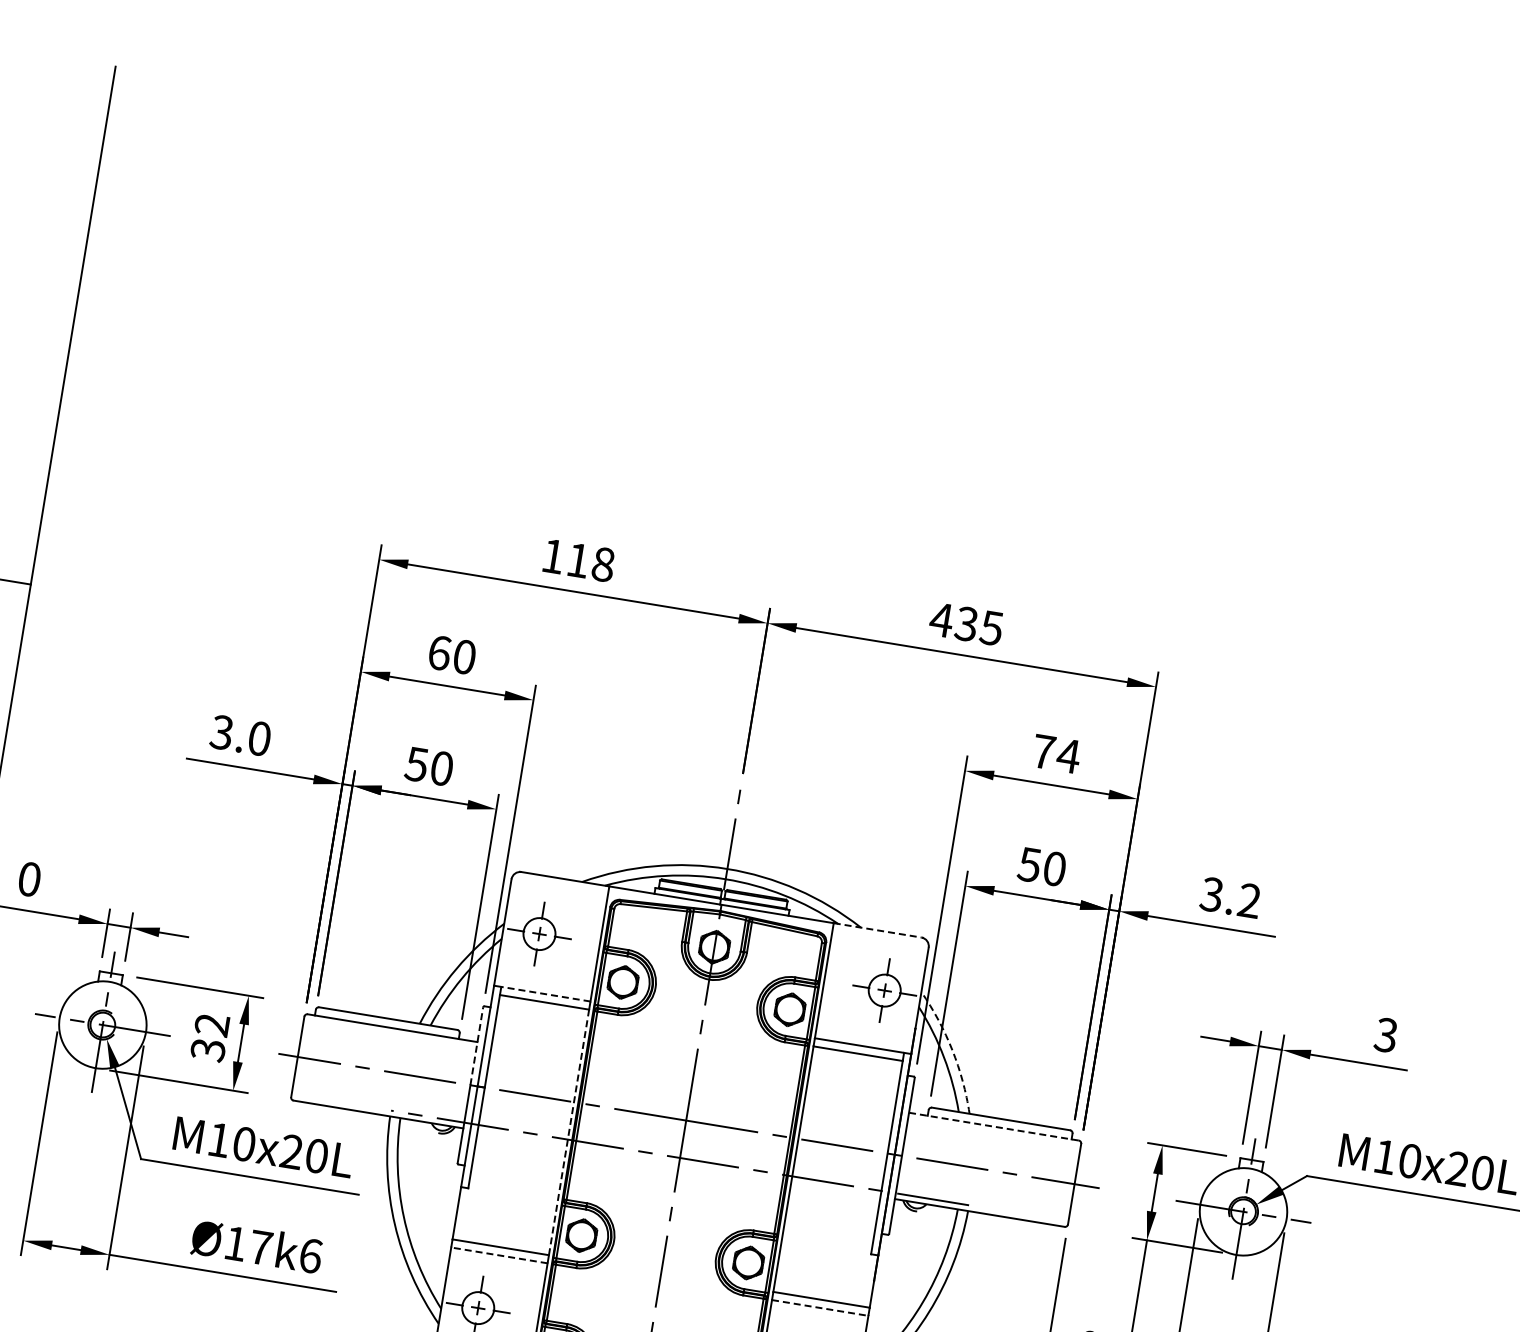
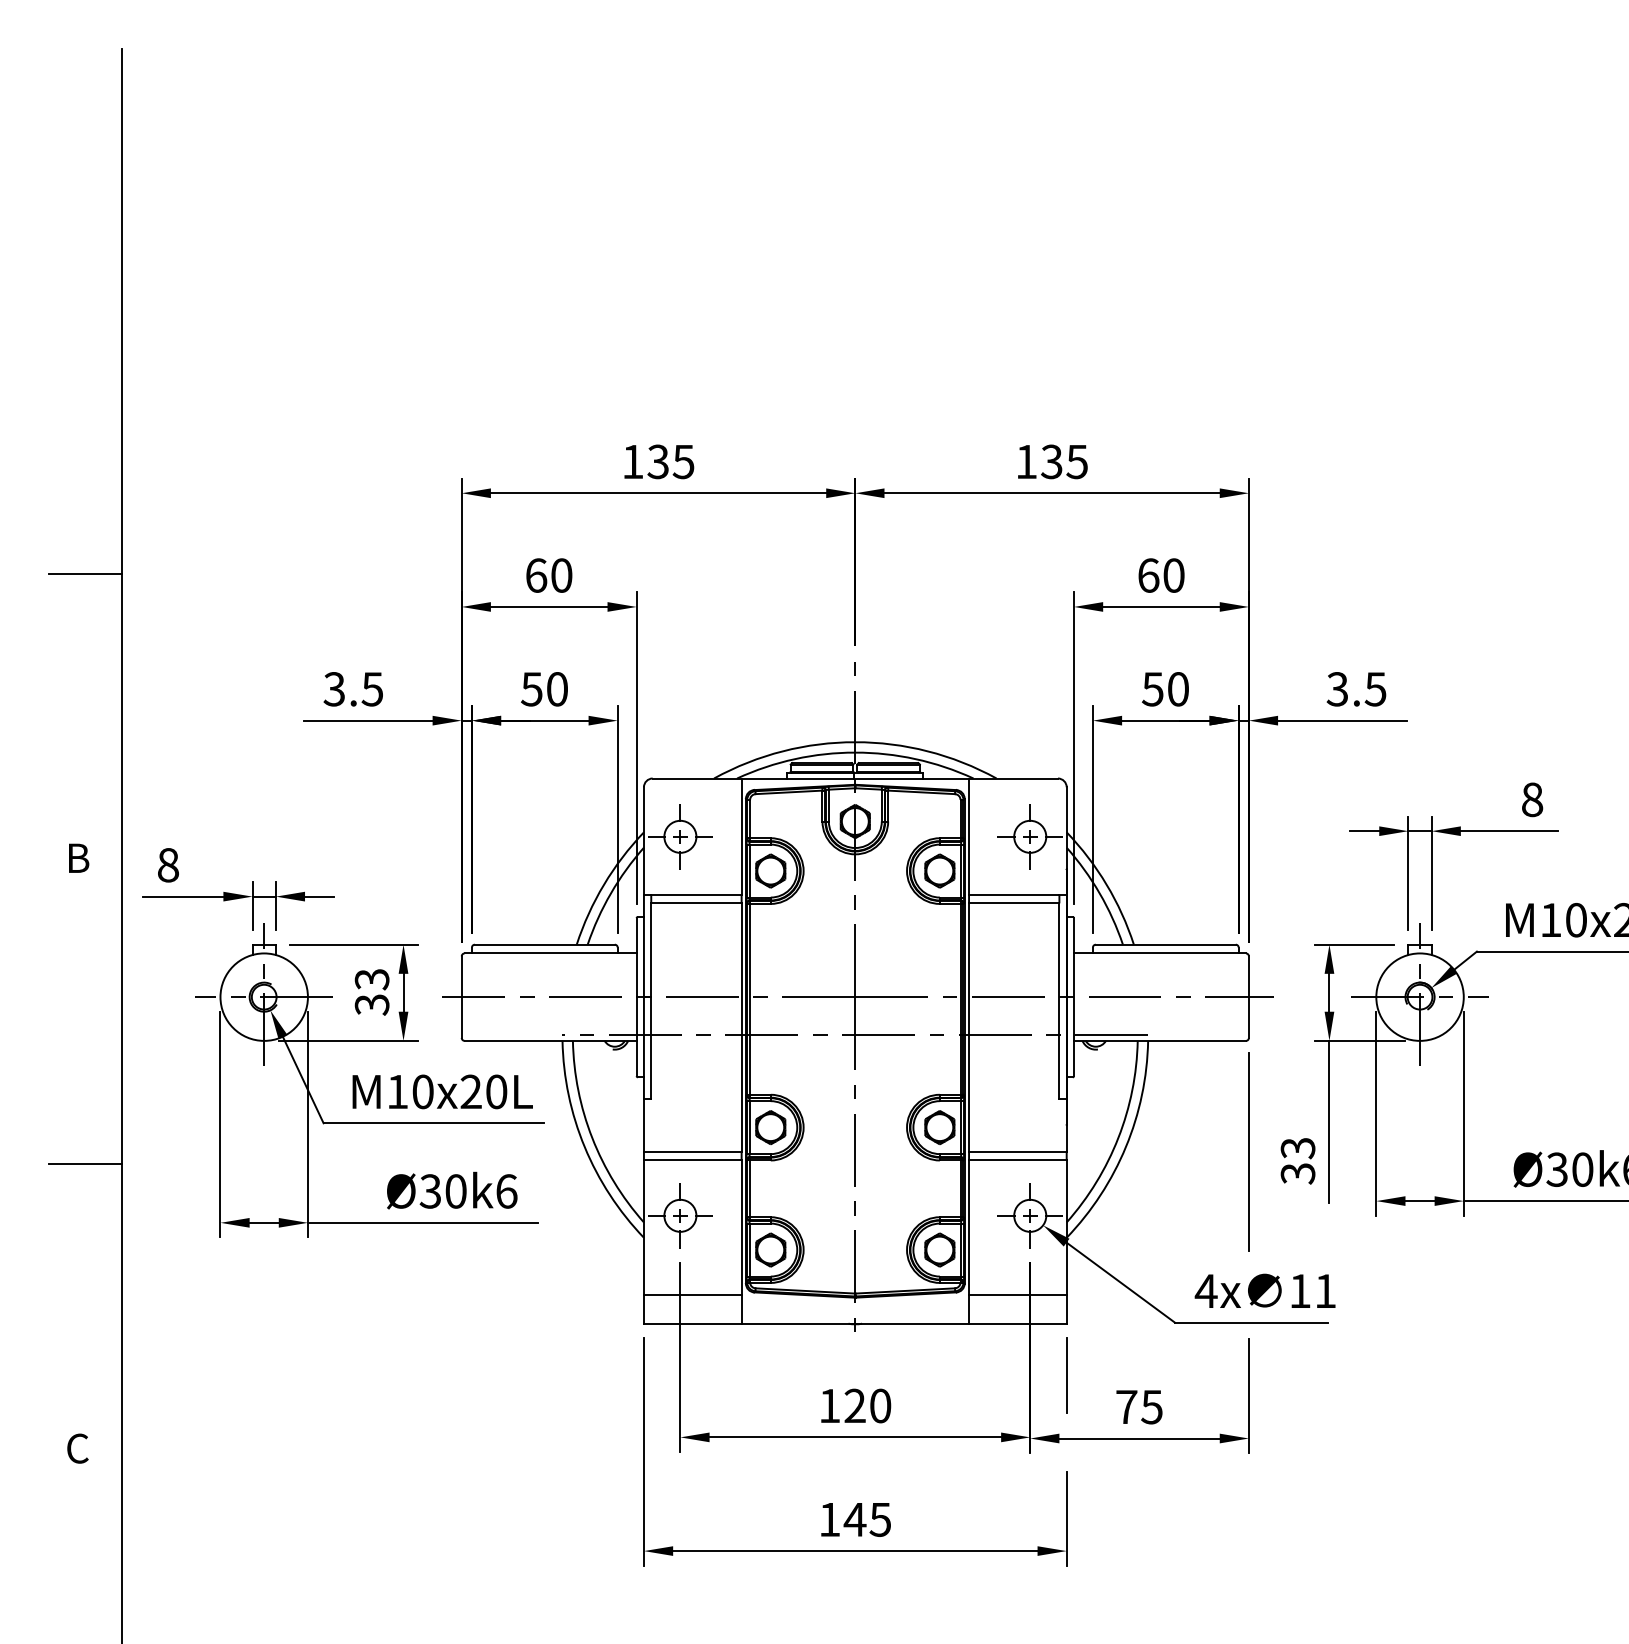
text: (590, 562) -> (670, 461), 118 -> 135
text: (941, 619) -> (1026, 461), 435 -> 135
text: (259, 738) -> (372, 689), 3.0 -> 3.5
text: (1056, 753) -> (1161, 575), 74 -> 60
text: (29, 879) -> (168, 865), 0 -> 8
text: (1249, 901) -> (1375, 689), 3.2 -> 3.5
line: (877, 930) -> (1013, 778), dashed -> solid
line: (544, 994) -> (695, 895), dashed -> solid
text: (212, 1025) -> (372, 979), 32 -> 33
text: (1386, 1034) -> (1532, 799), 3 -> 8
line: (476, 1046) -> (636, 957), dashed -> solid
arc: (952, 1049) -> (1106, 884), dashed -> solid
line: (994, 1126) -> (1160, 953), dashed -> solid
line: (568, 1132) -> (741, 1027), dashed -> solid
text: (247, 1245) -> (442, 1191), Ø17k6 -> Ø30k6
line: (499, 1255) -> (692, 1160), dashed -> solid
line: (819, 1307) -> (1017, 1160), dashed -> solid

